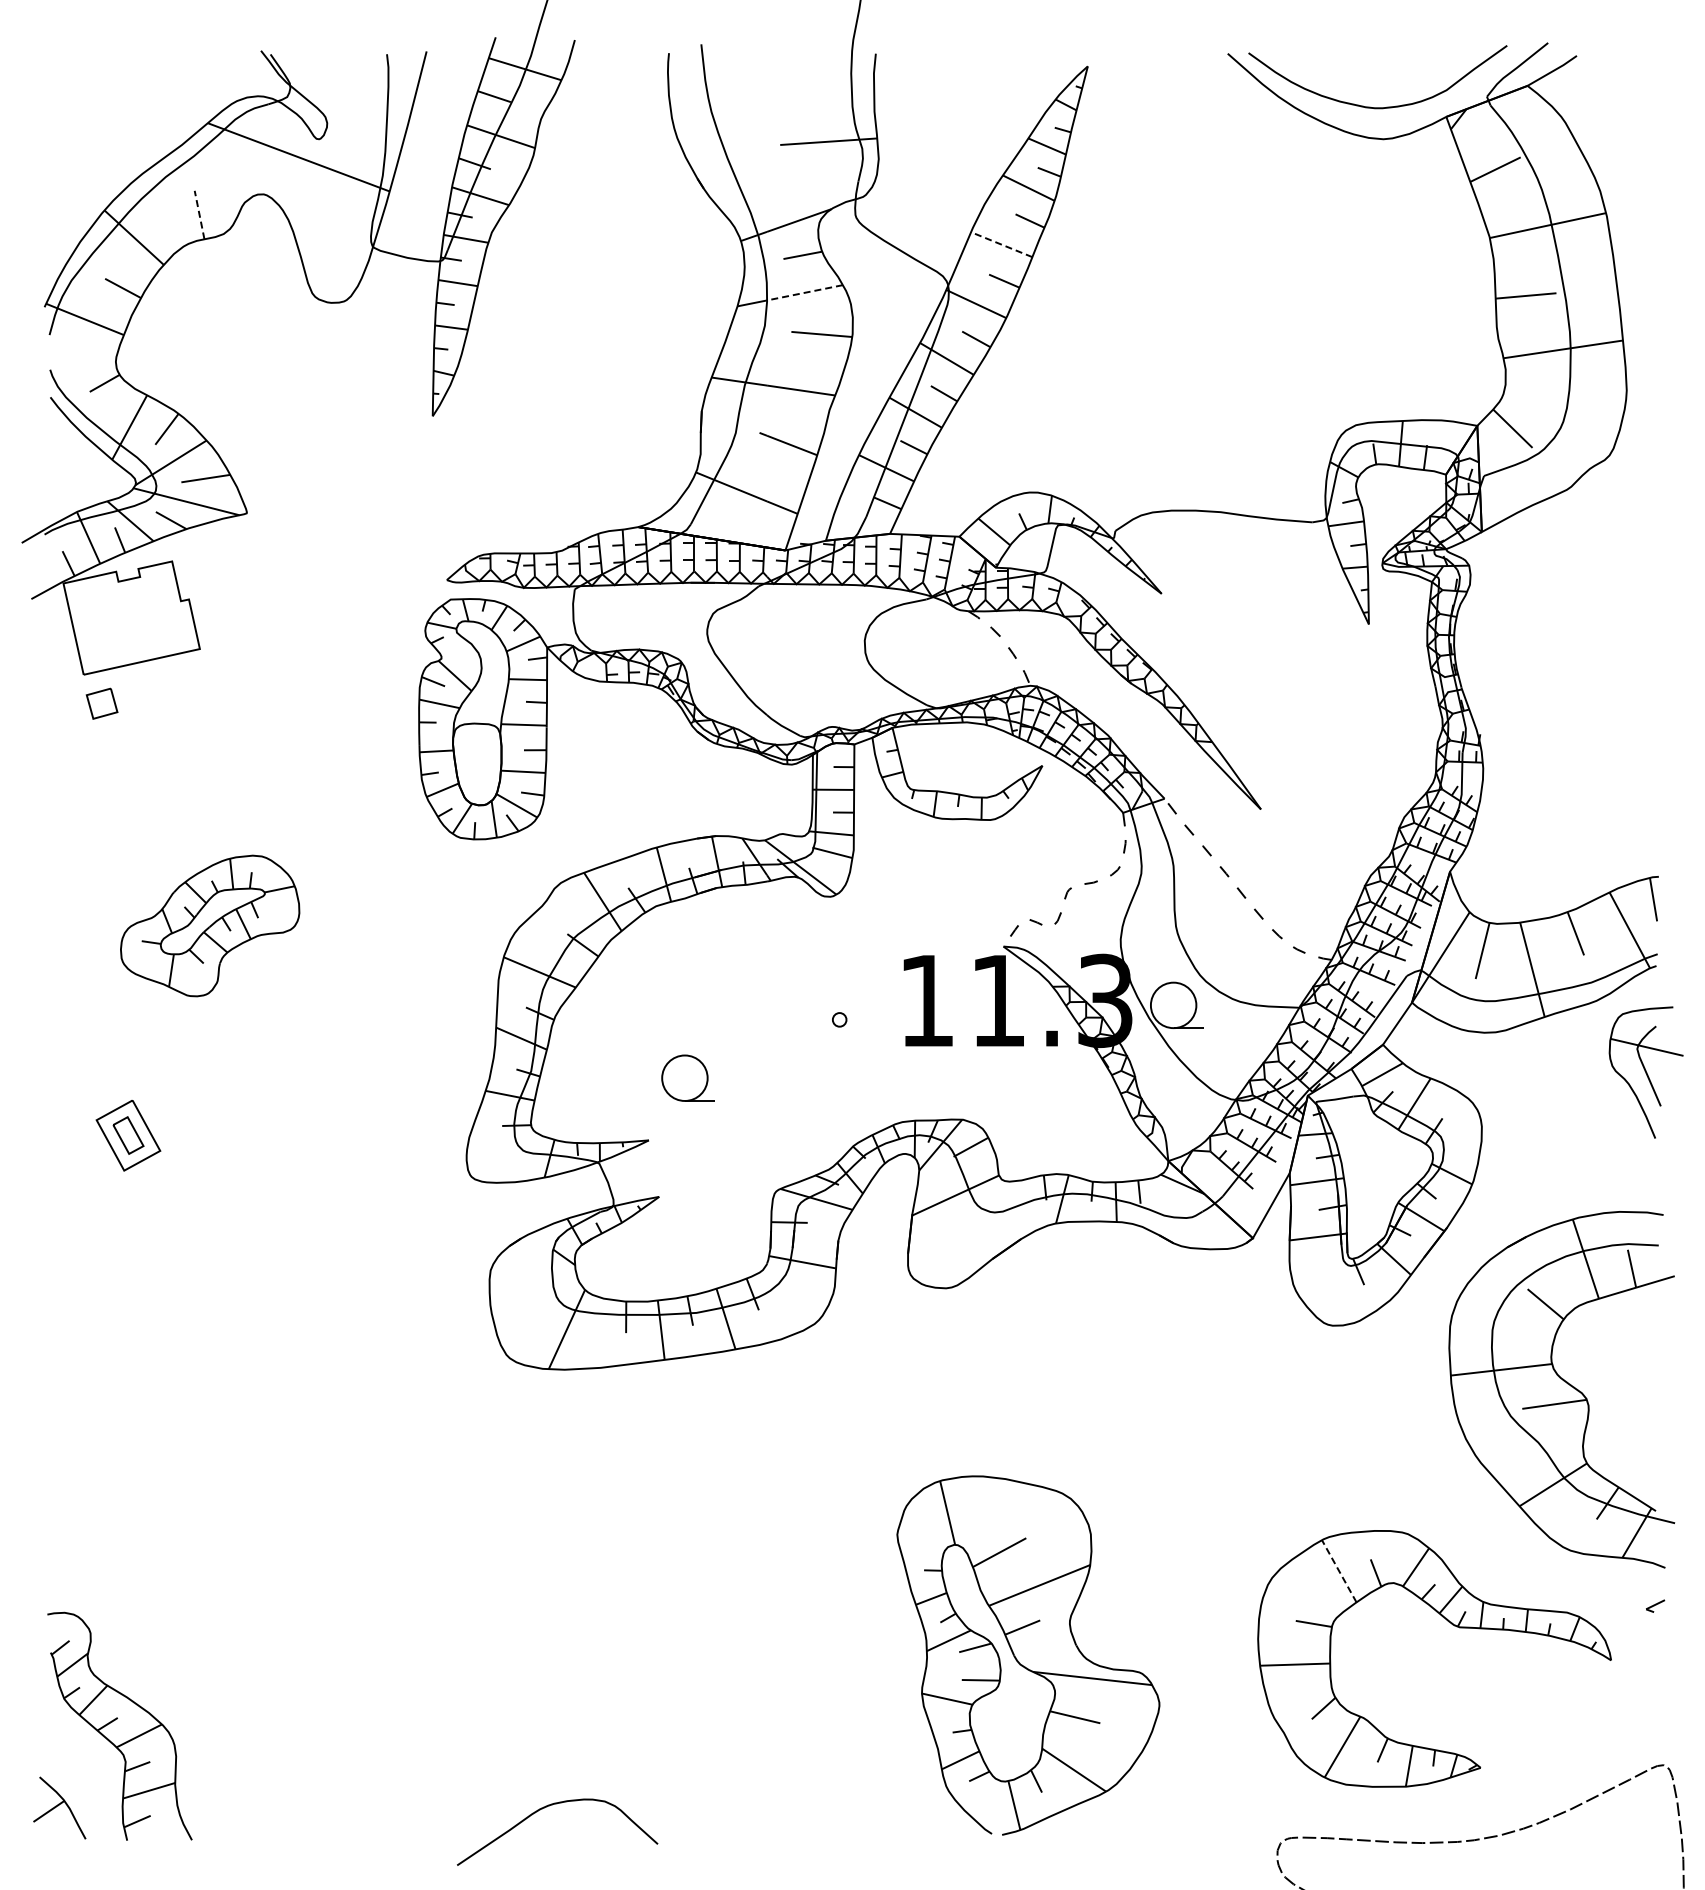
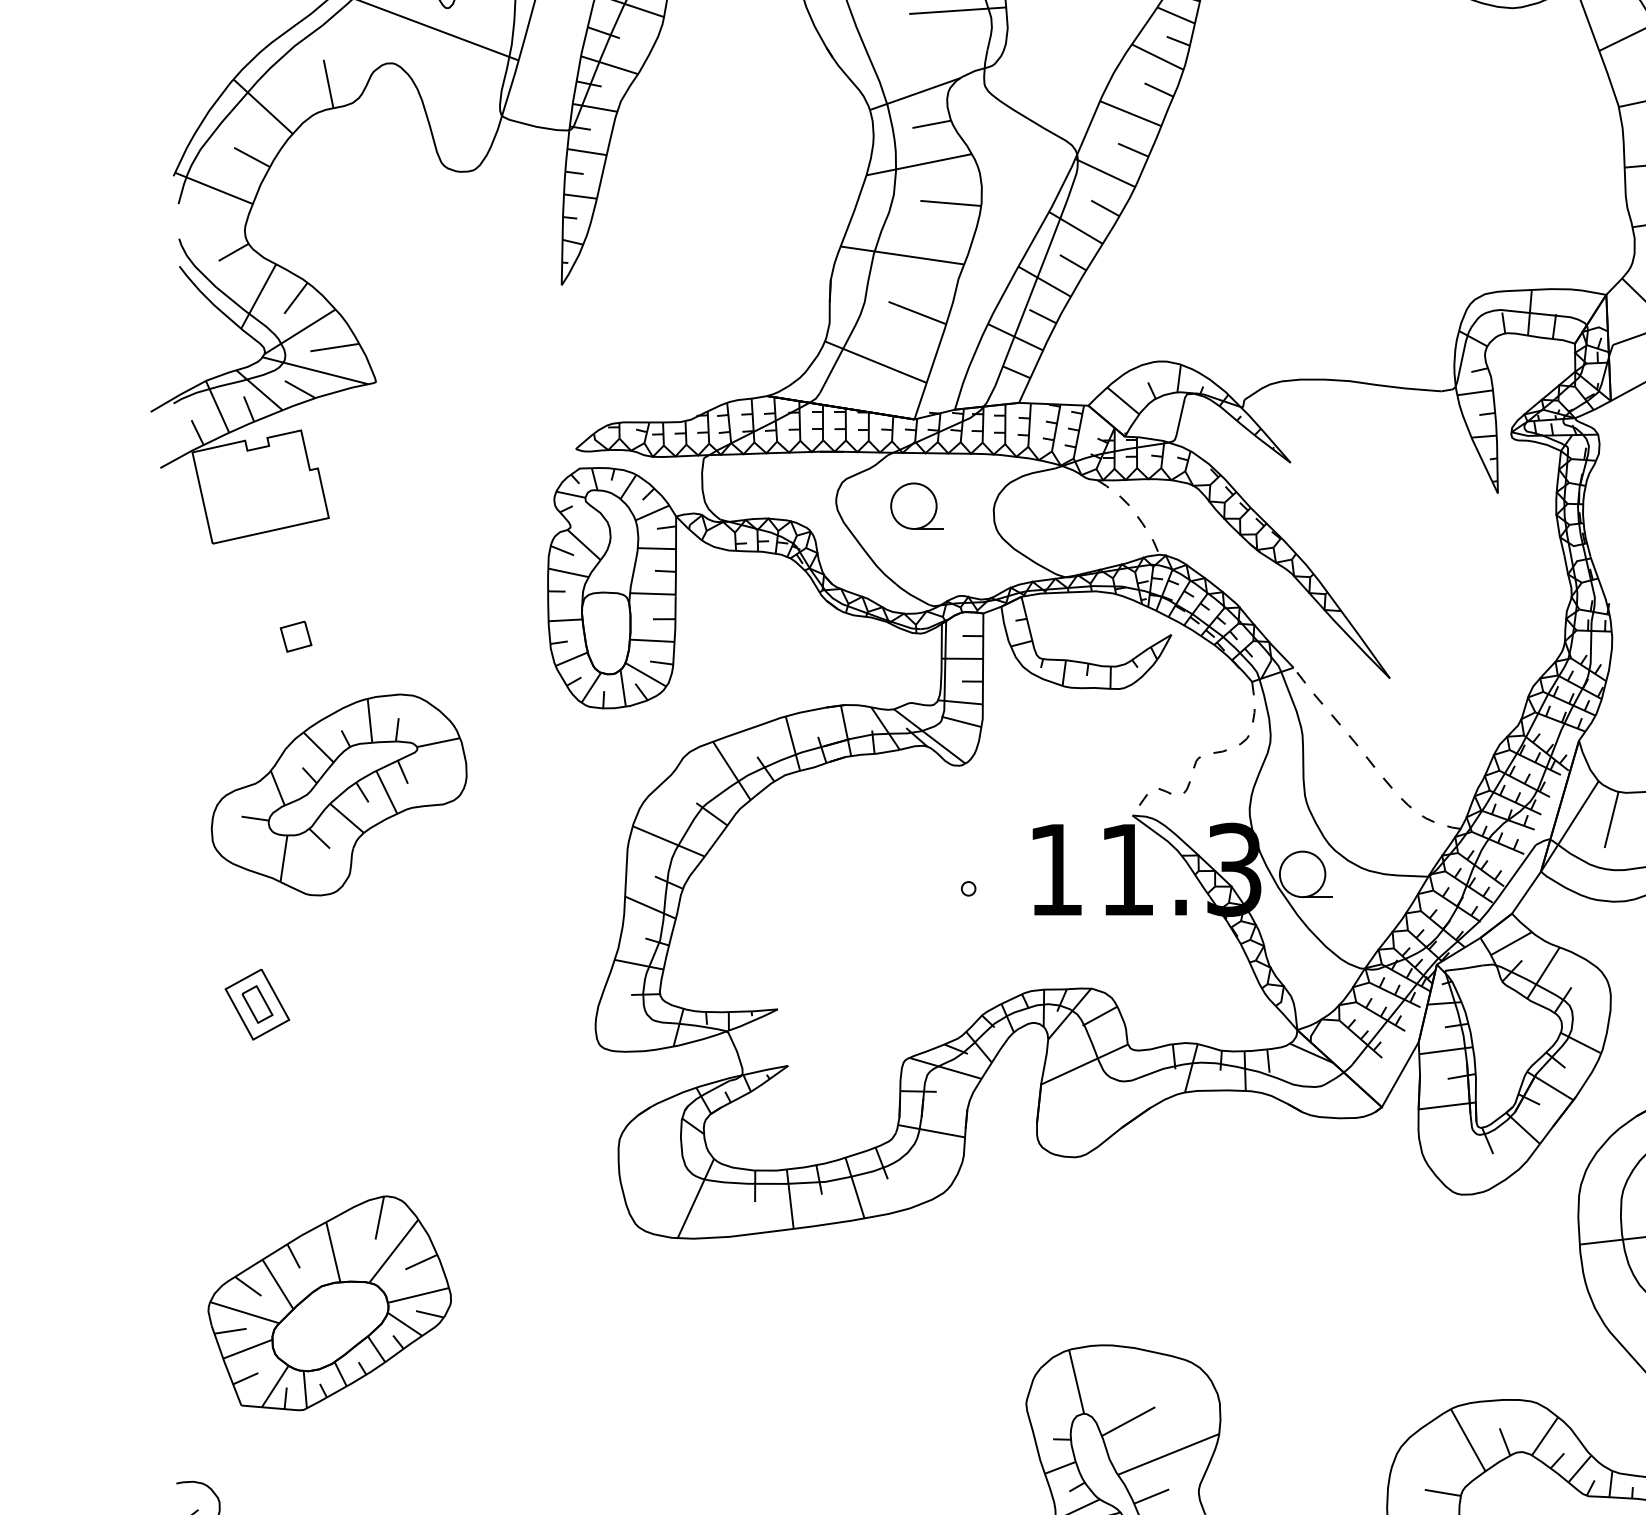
line: (199, 215) -> (328, 84), dashed -> solid
line: (1001, 244) -> (1130, 113), dashed -> solid
line: (804, 292) -> (933, 161), dashed -> solid
part: (101, 703) -> (295, 636), moved
part: (209, 925) -> (338, 794), size x1.43
part: (687, 1077) -> (916, 505), moved
part: (200, 1434) -> (329, 1303), added
line: (1339, 1571) -> (1468, 1440), dashed -> solid

